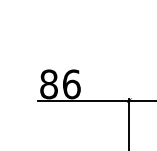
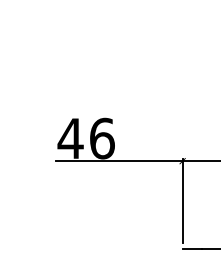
text: (48, 84) -> (70, 138), 86 -> 46

